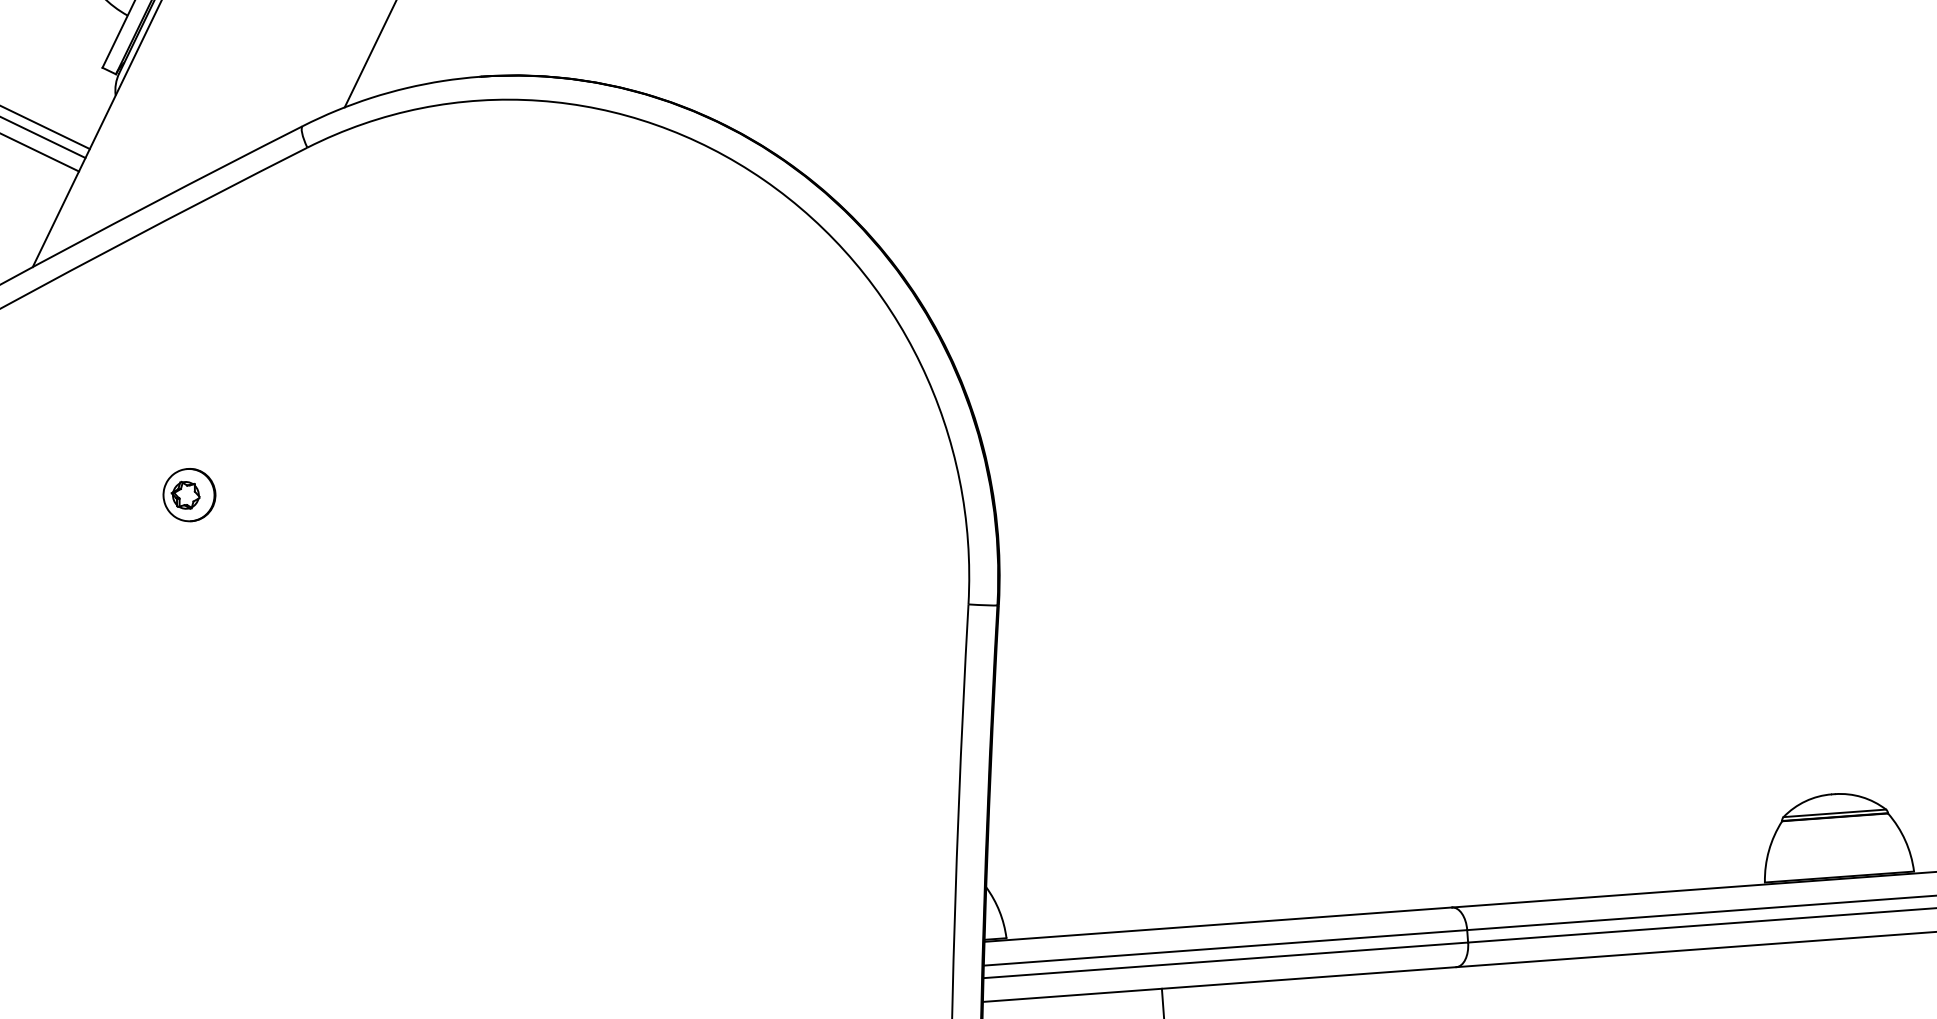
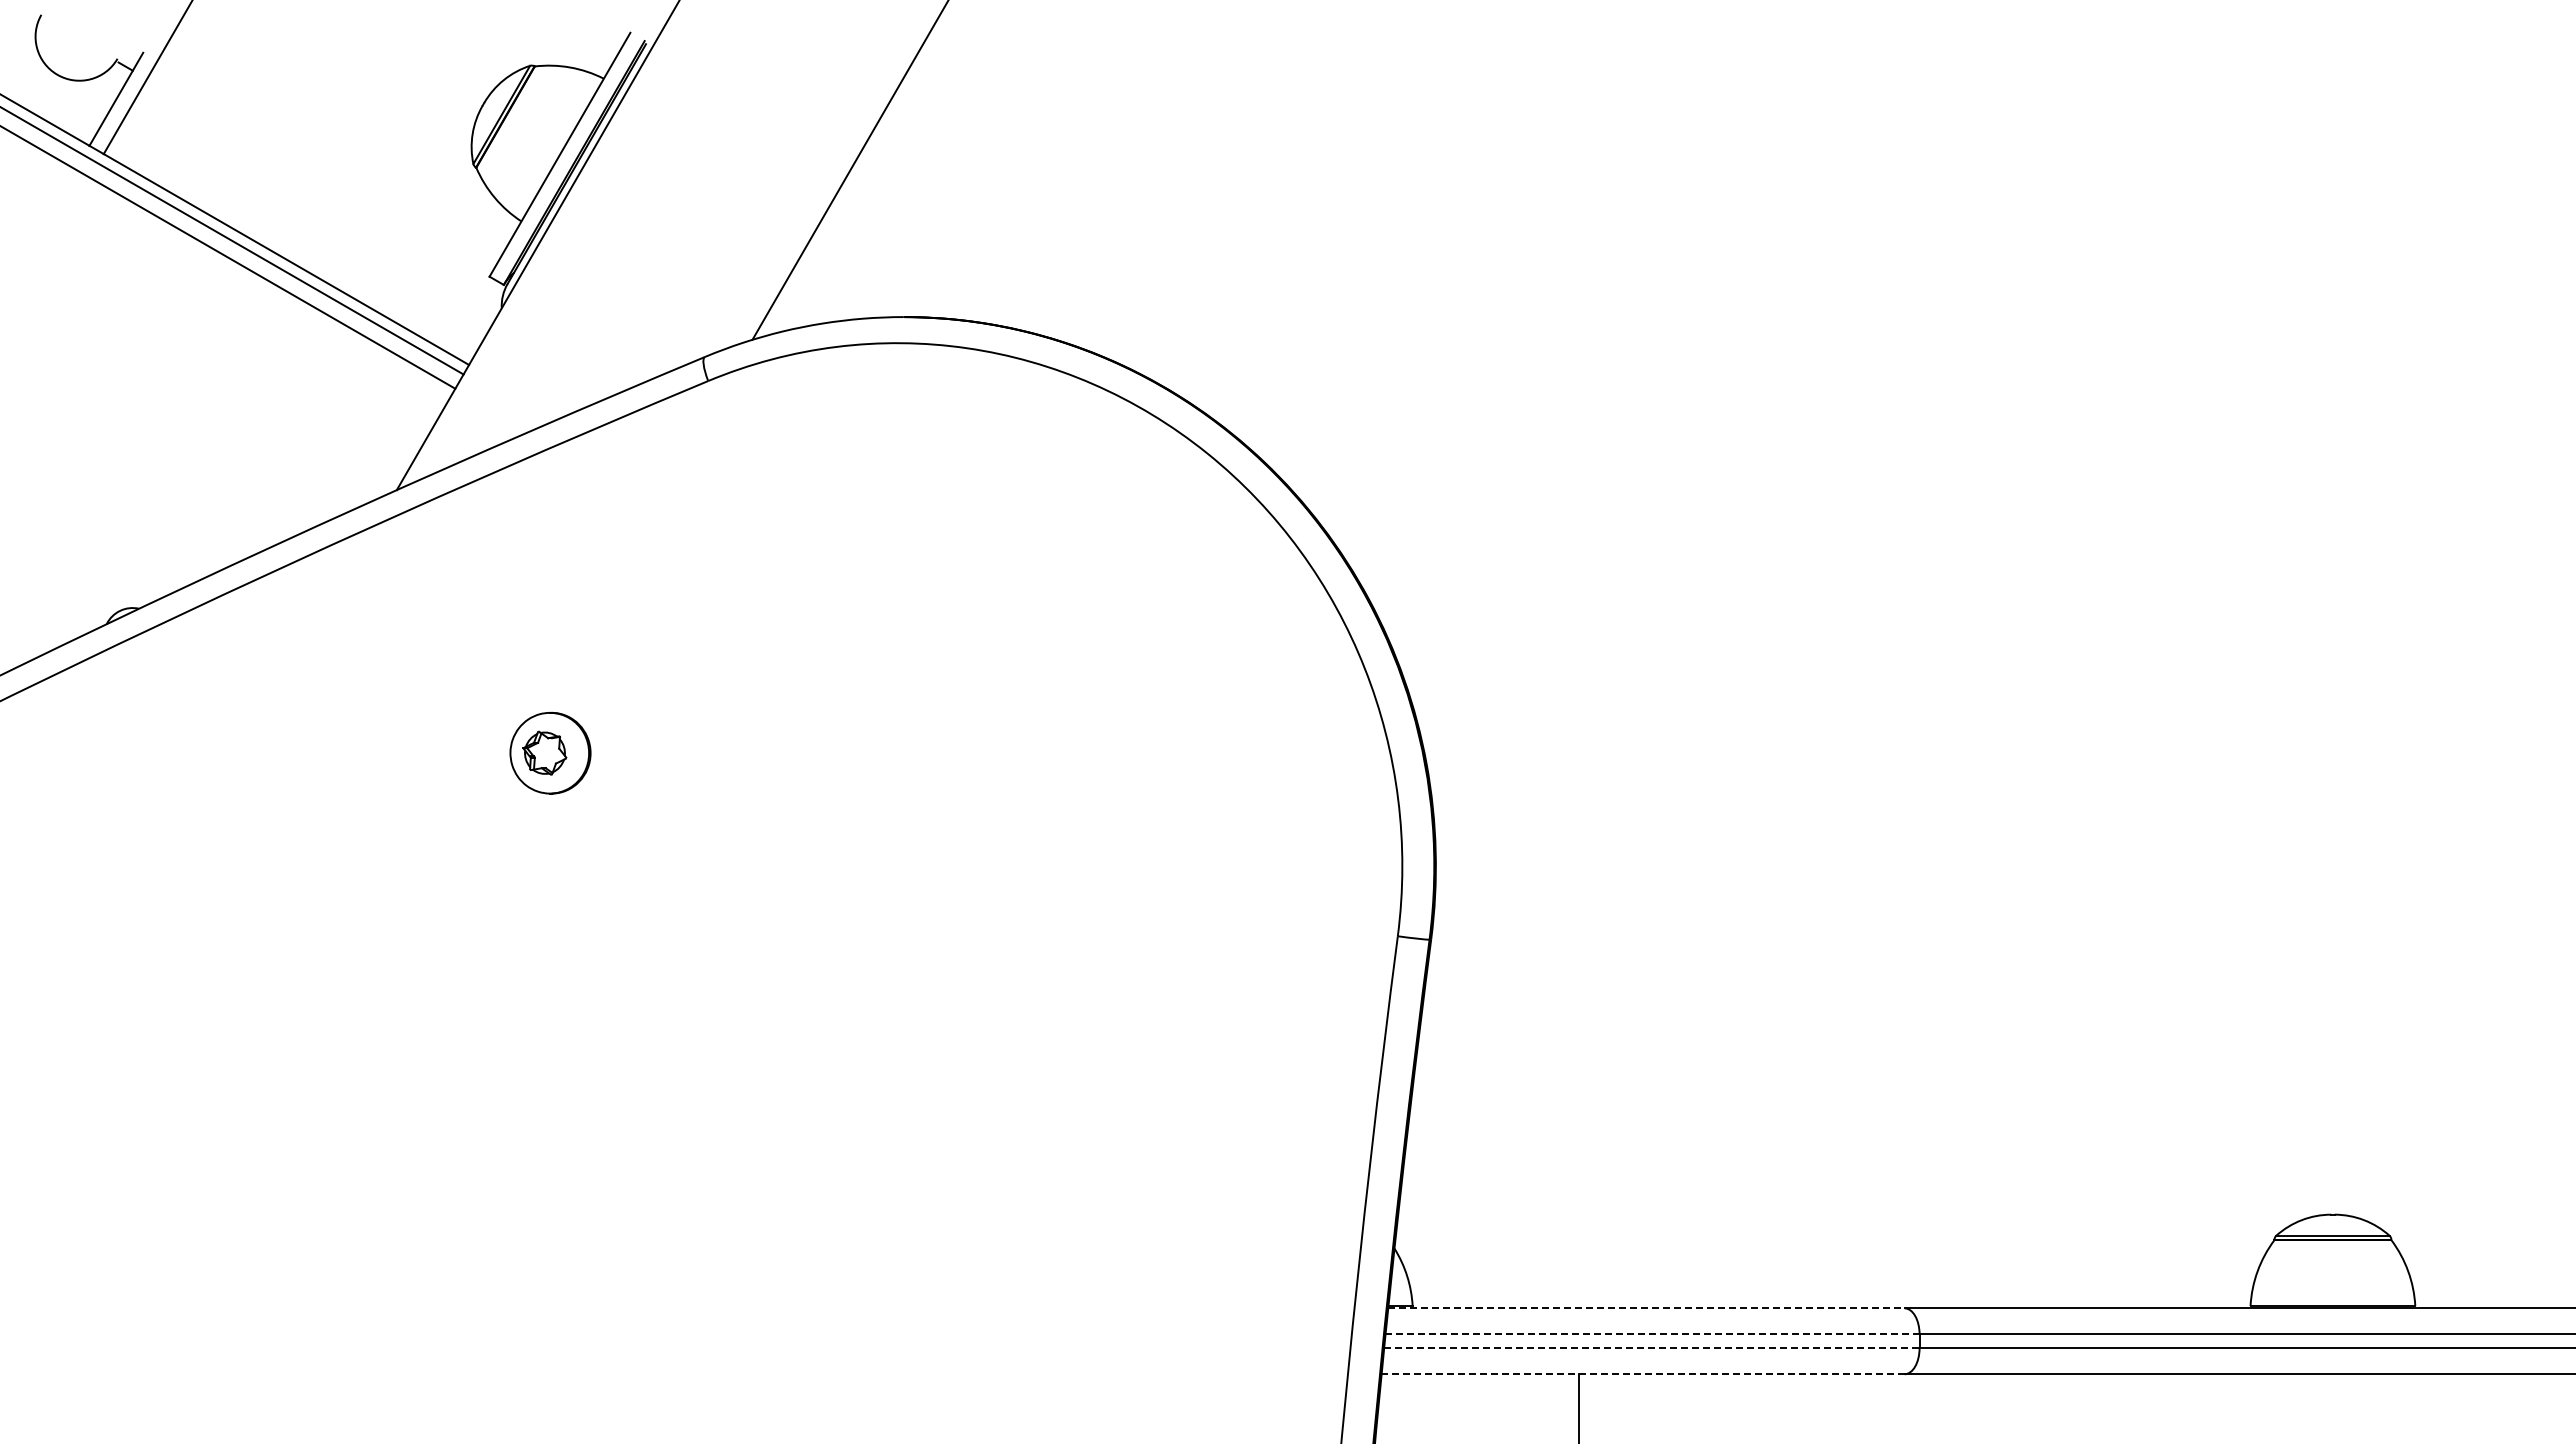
part: (189, 495) -> (550, 753), size x1.4
line: (1218, 924) -> (1646, 1308), solid -> dashed
line: (1225, 947) -> (1652, 1334), solid -> dashed
line: (1225, 960) -> (1651, 1348), solid -> dashed
line: (1219, 984) -> (1643, 1374), solid -> dashed

